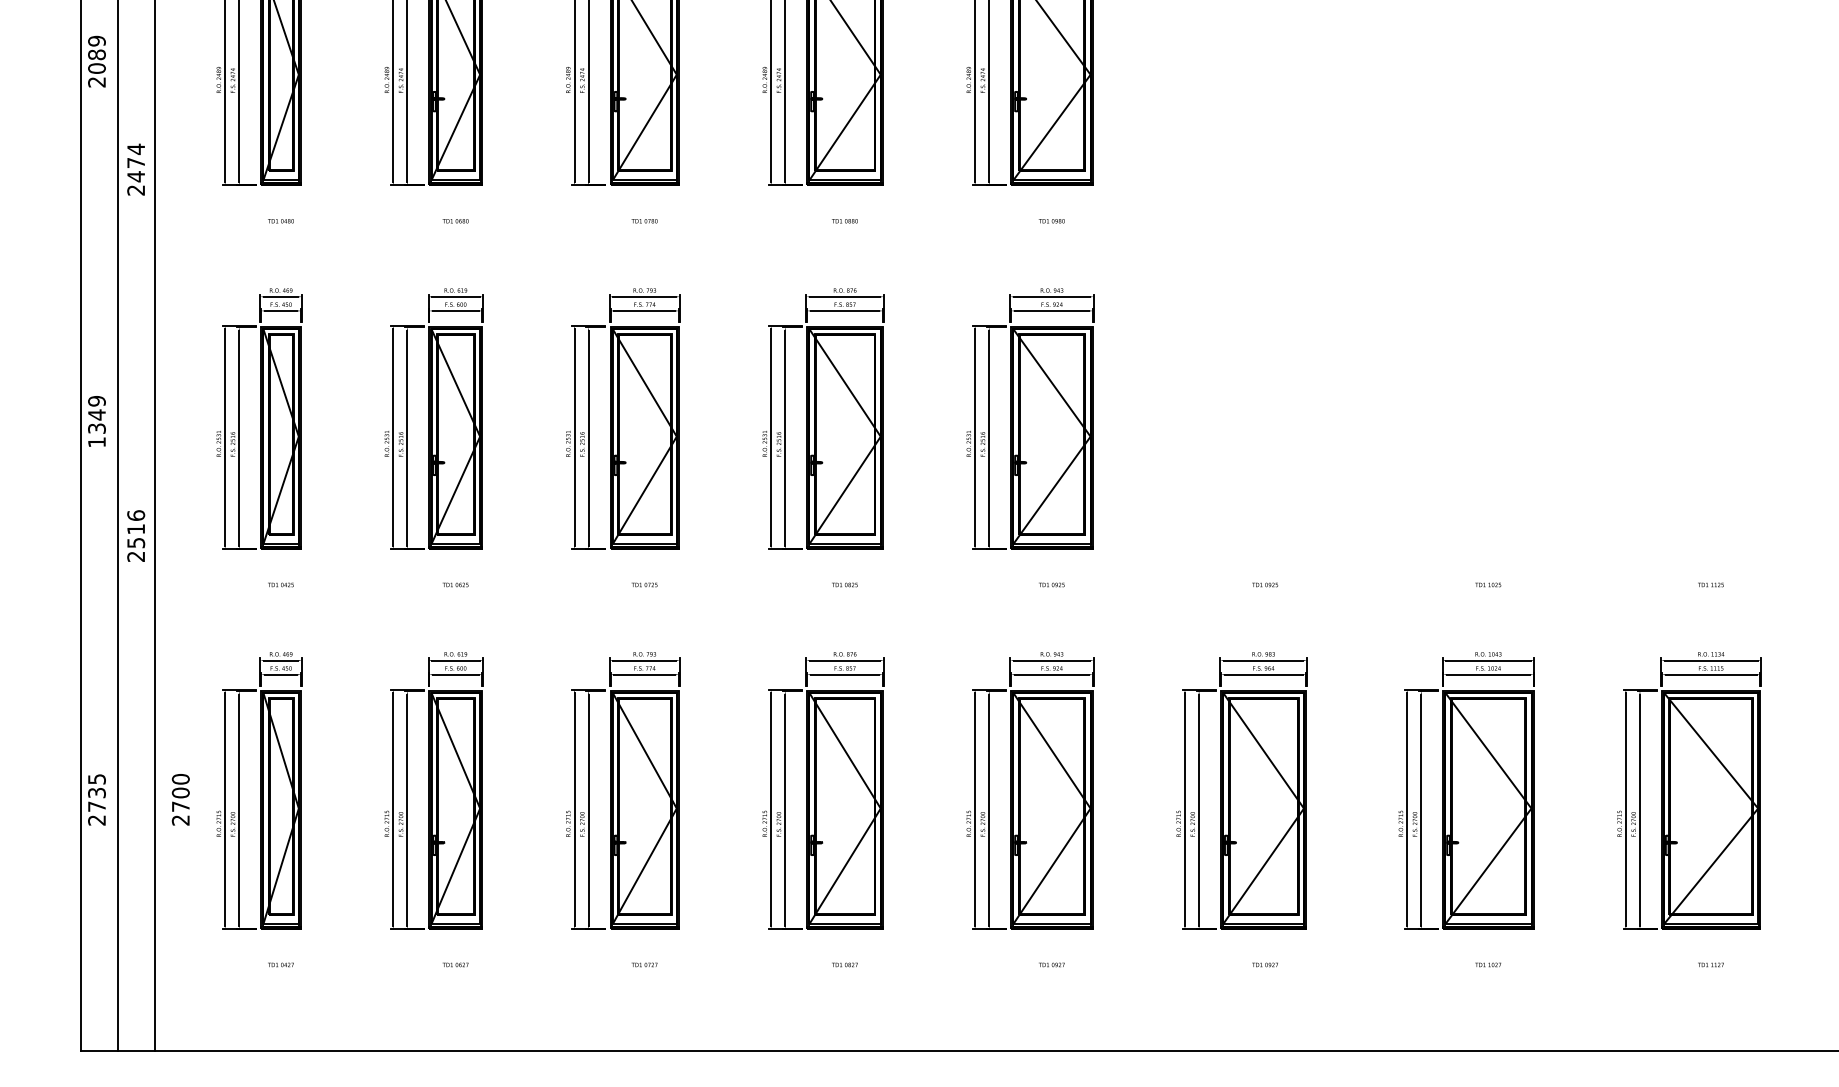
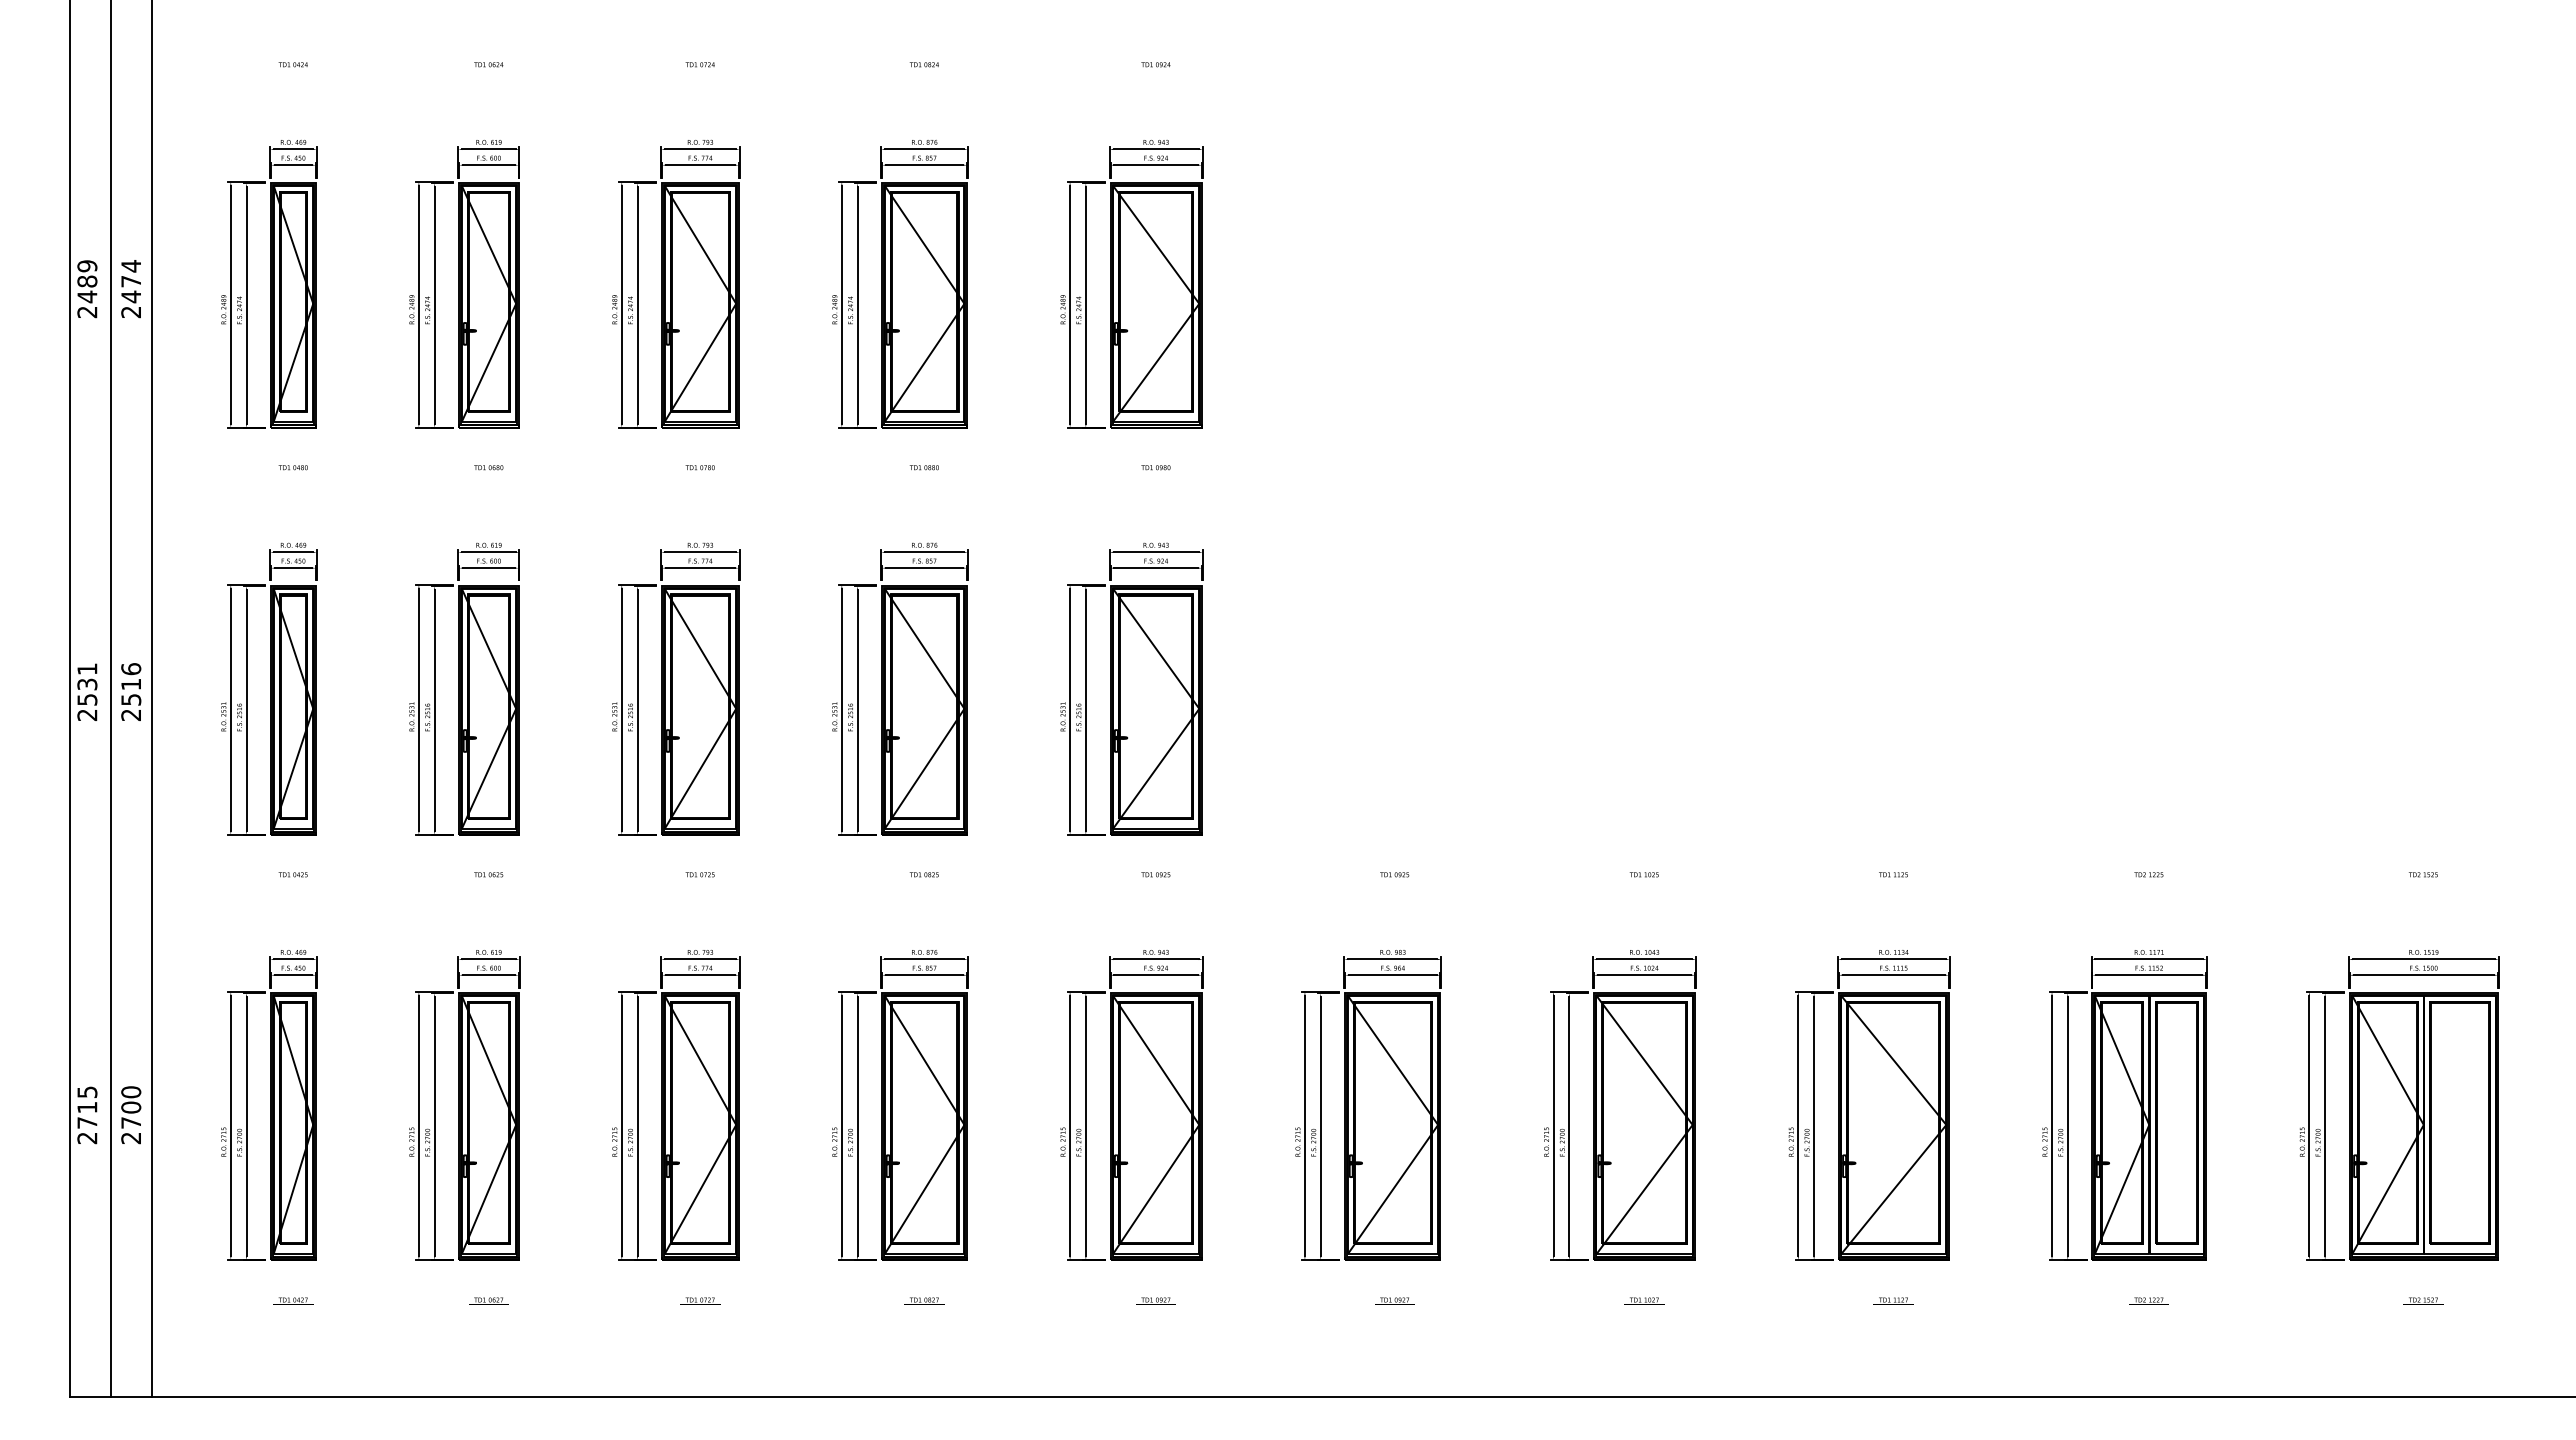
text: (97, 68) -> (87, 296), 2089 -> 2489
text: (135, 170) -> (130, 289), moved
text: (97, 421) -> (87, 691), 1349 -> 2531
text: (136, 535) -> (131, 691), moved
text: (97, 792) -> (87, 1107), 2735 -> 2715
text: (181, 800) -> (131, 1115), moved

